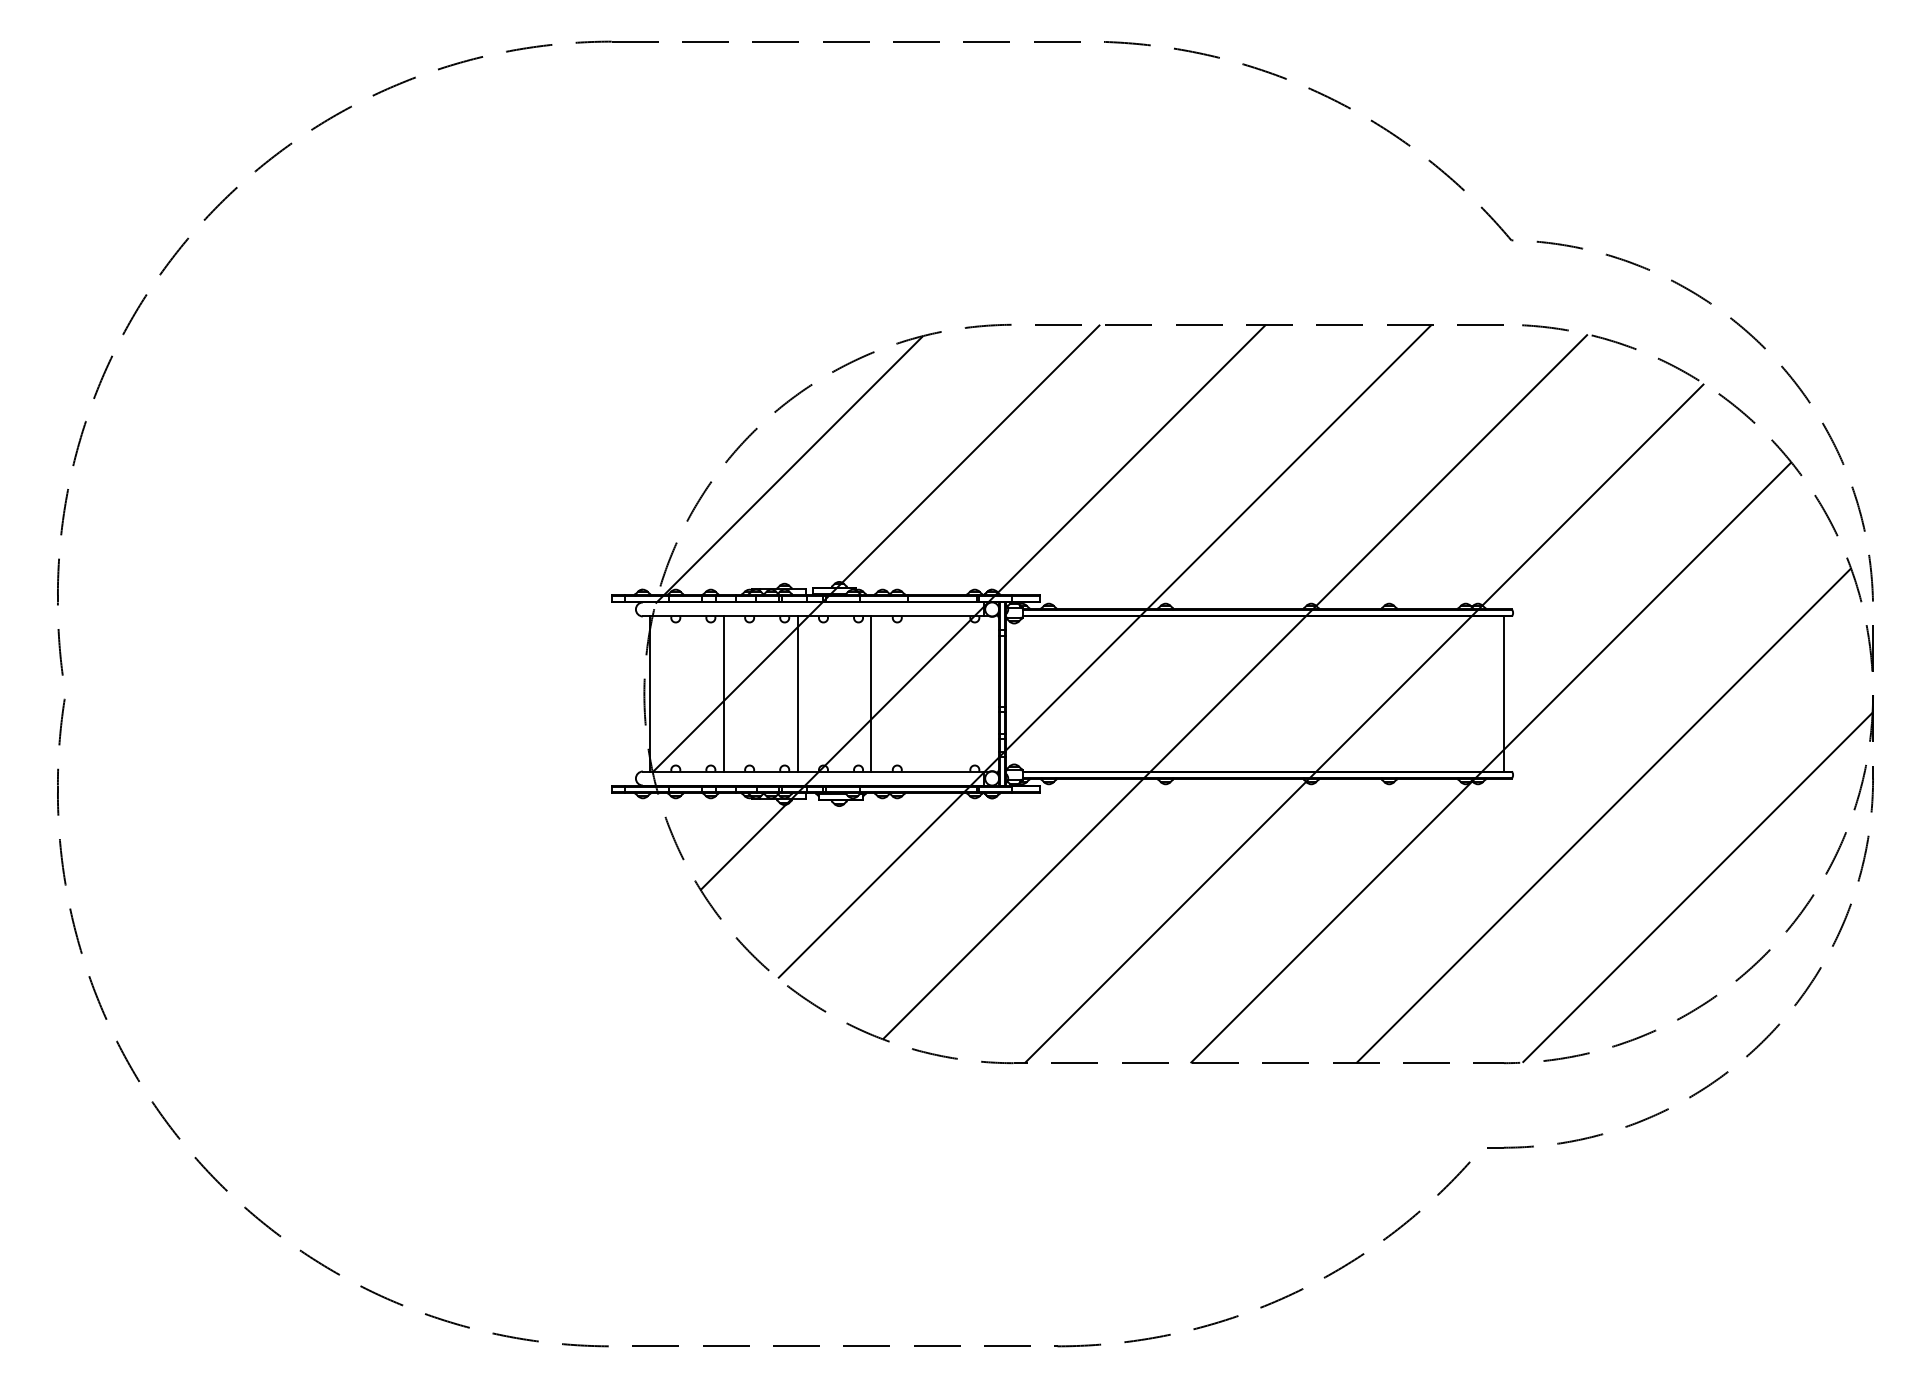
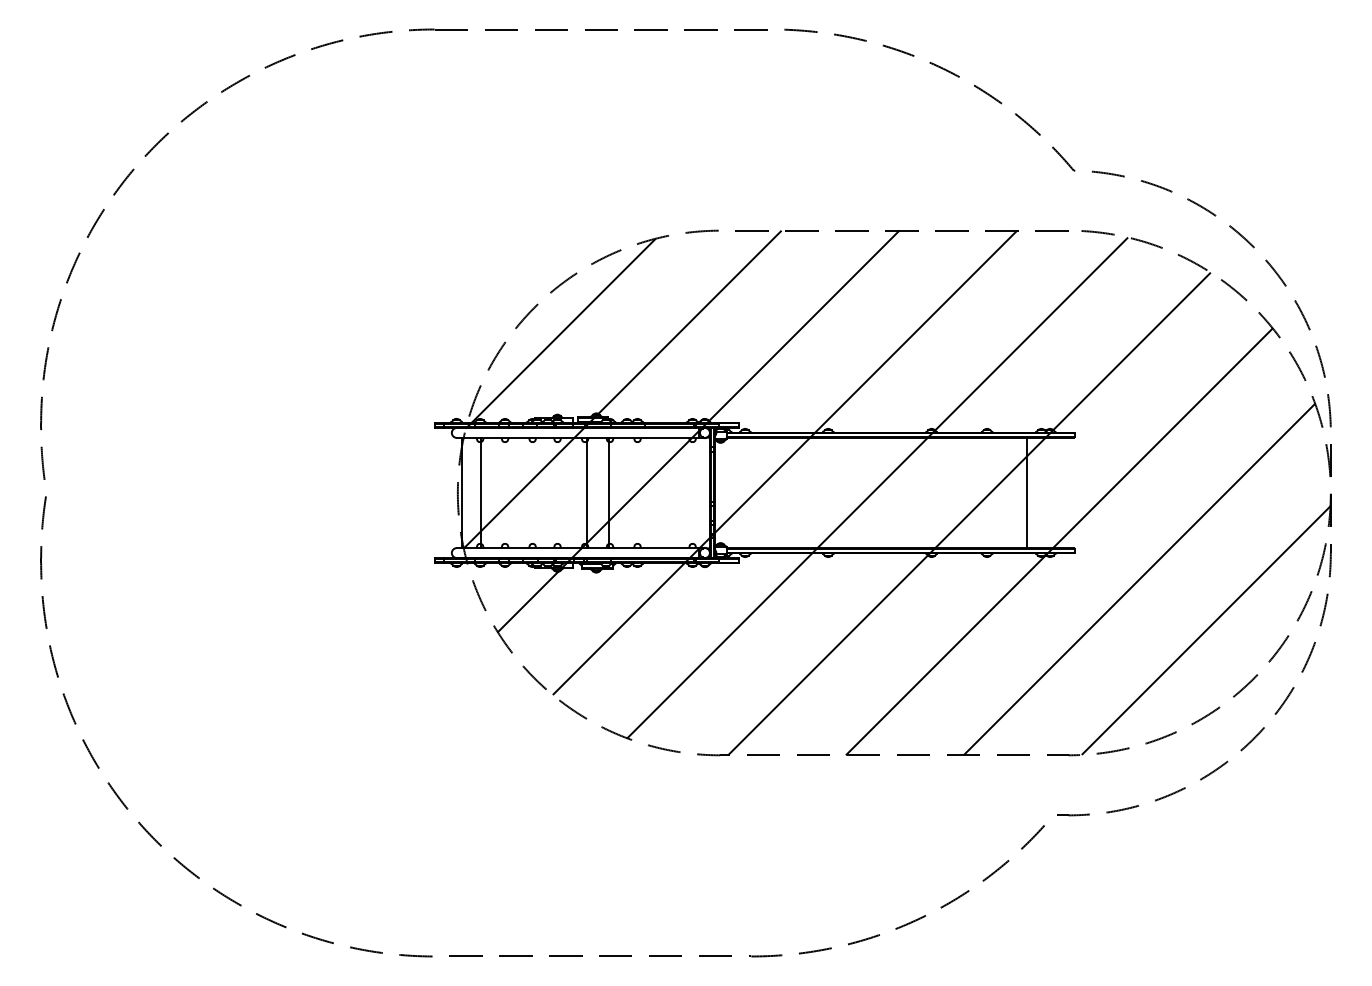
line: (723, 693) -> (480, 492), moved
line: (797, 693) -> (608, 492), moved
line: (871, 693) -> (587, 492), moved
line: (1504, 693) -> (1027, 492), moved

